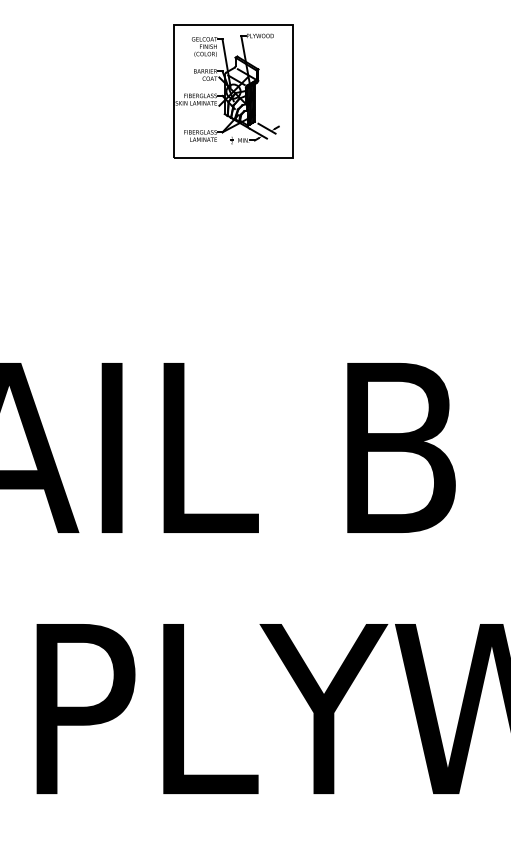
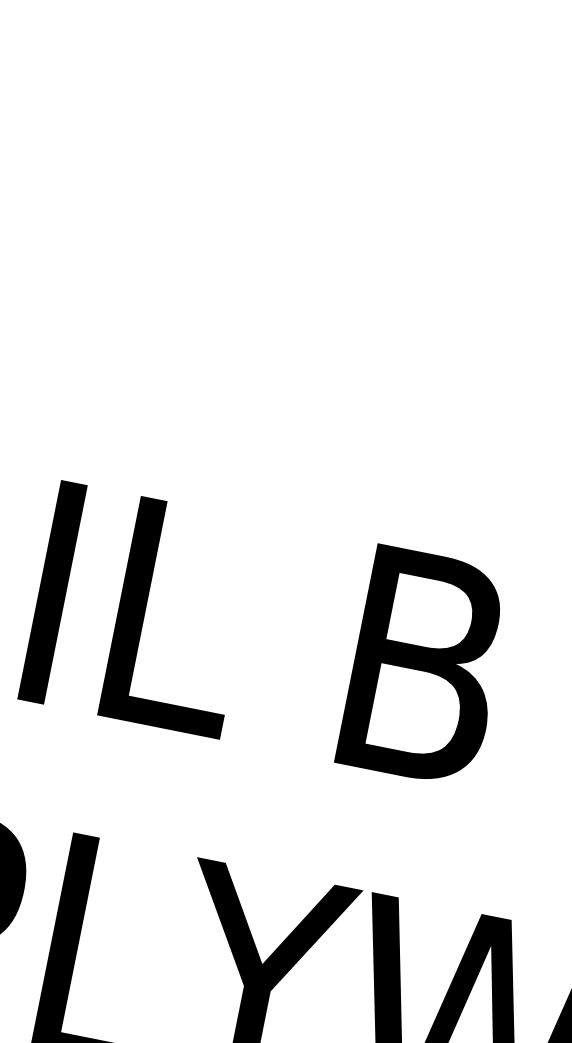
part: (233, 91) -> (300, 163), removed

